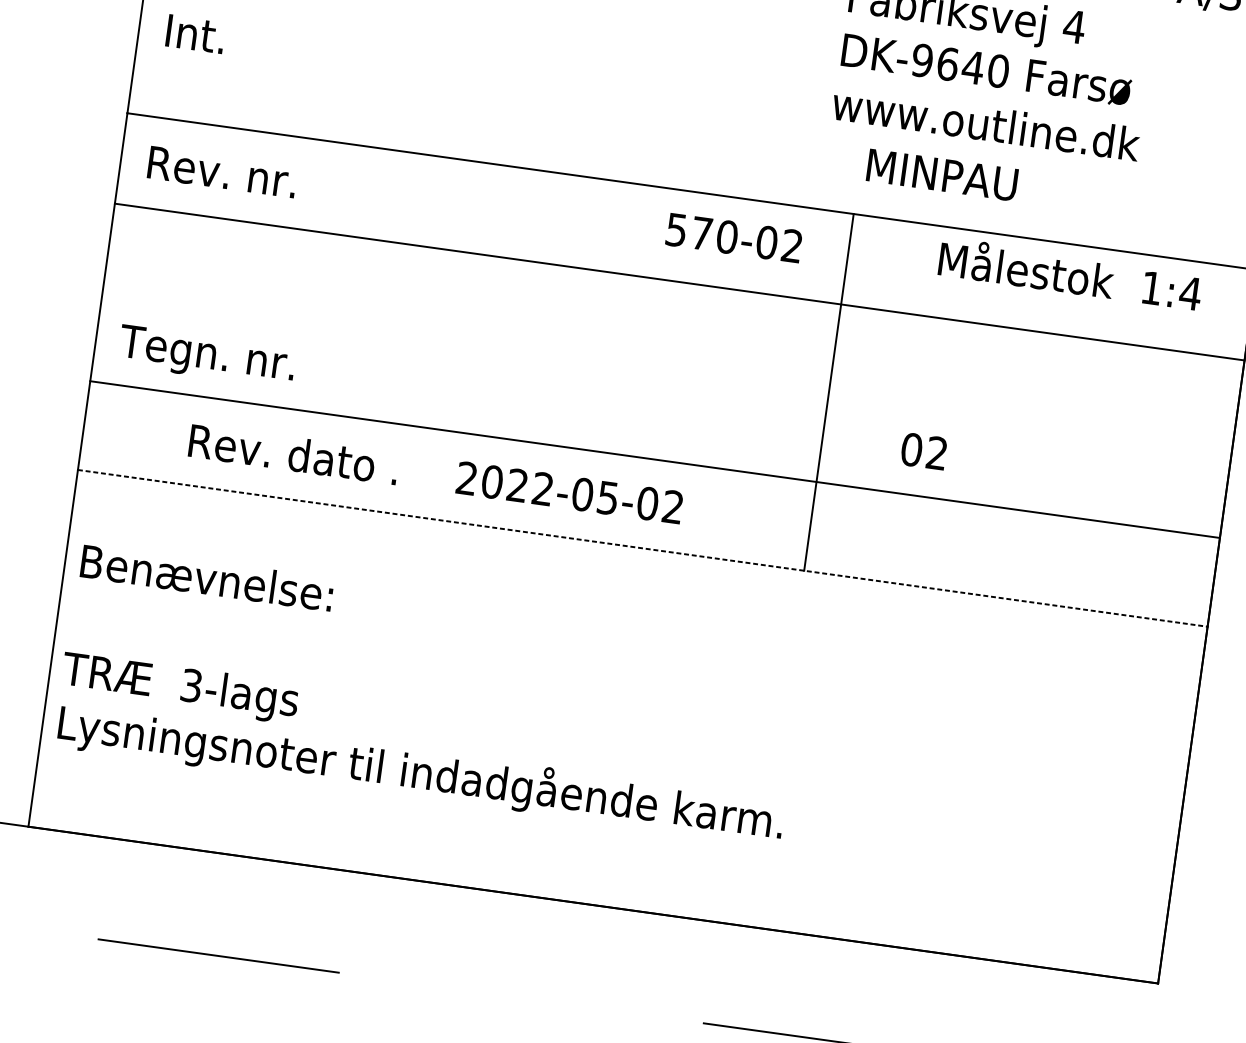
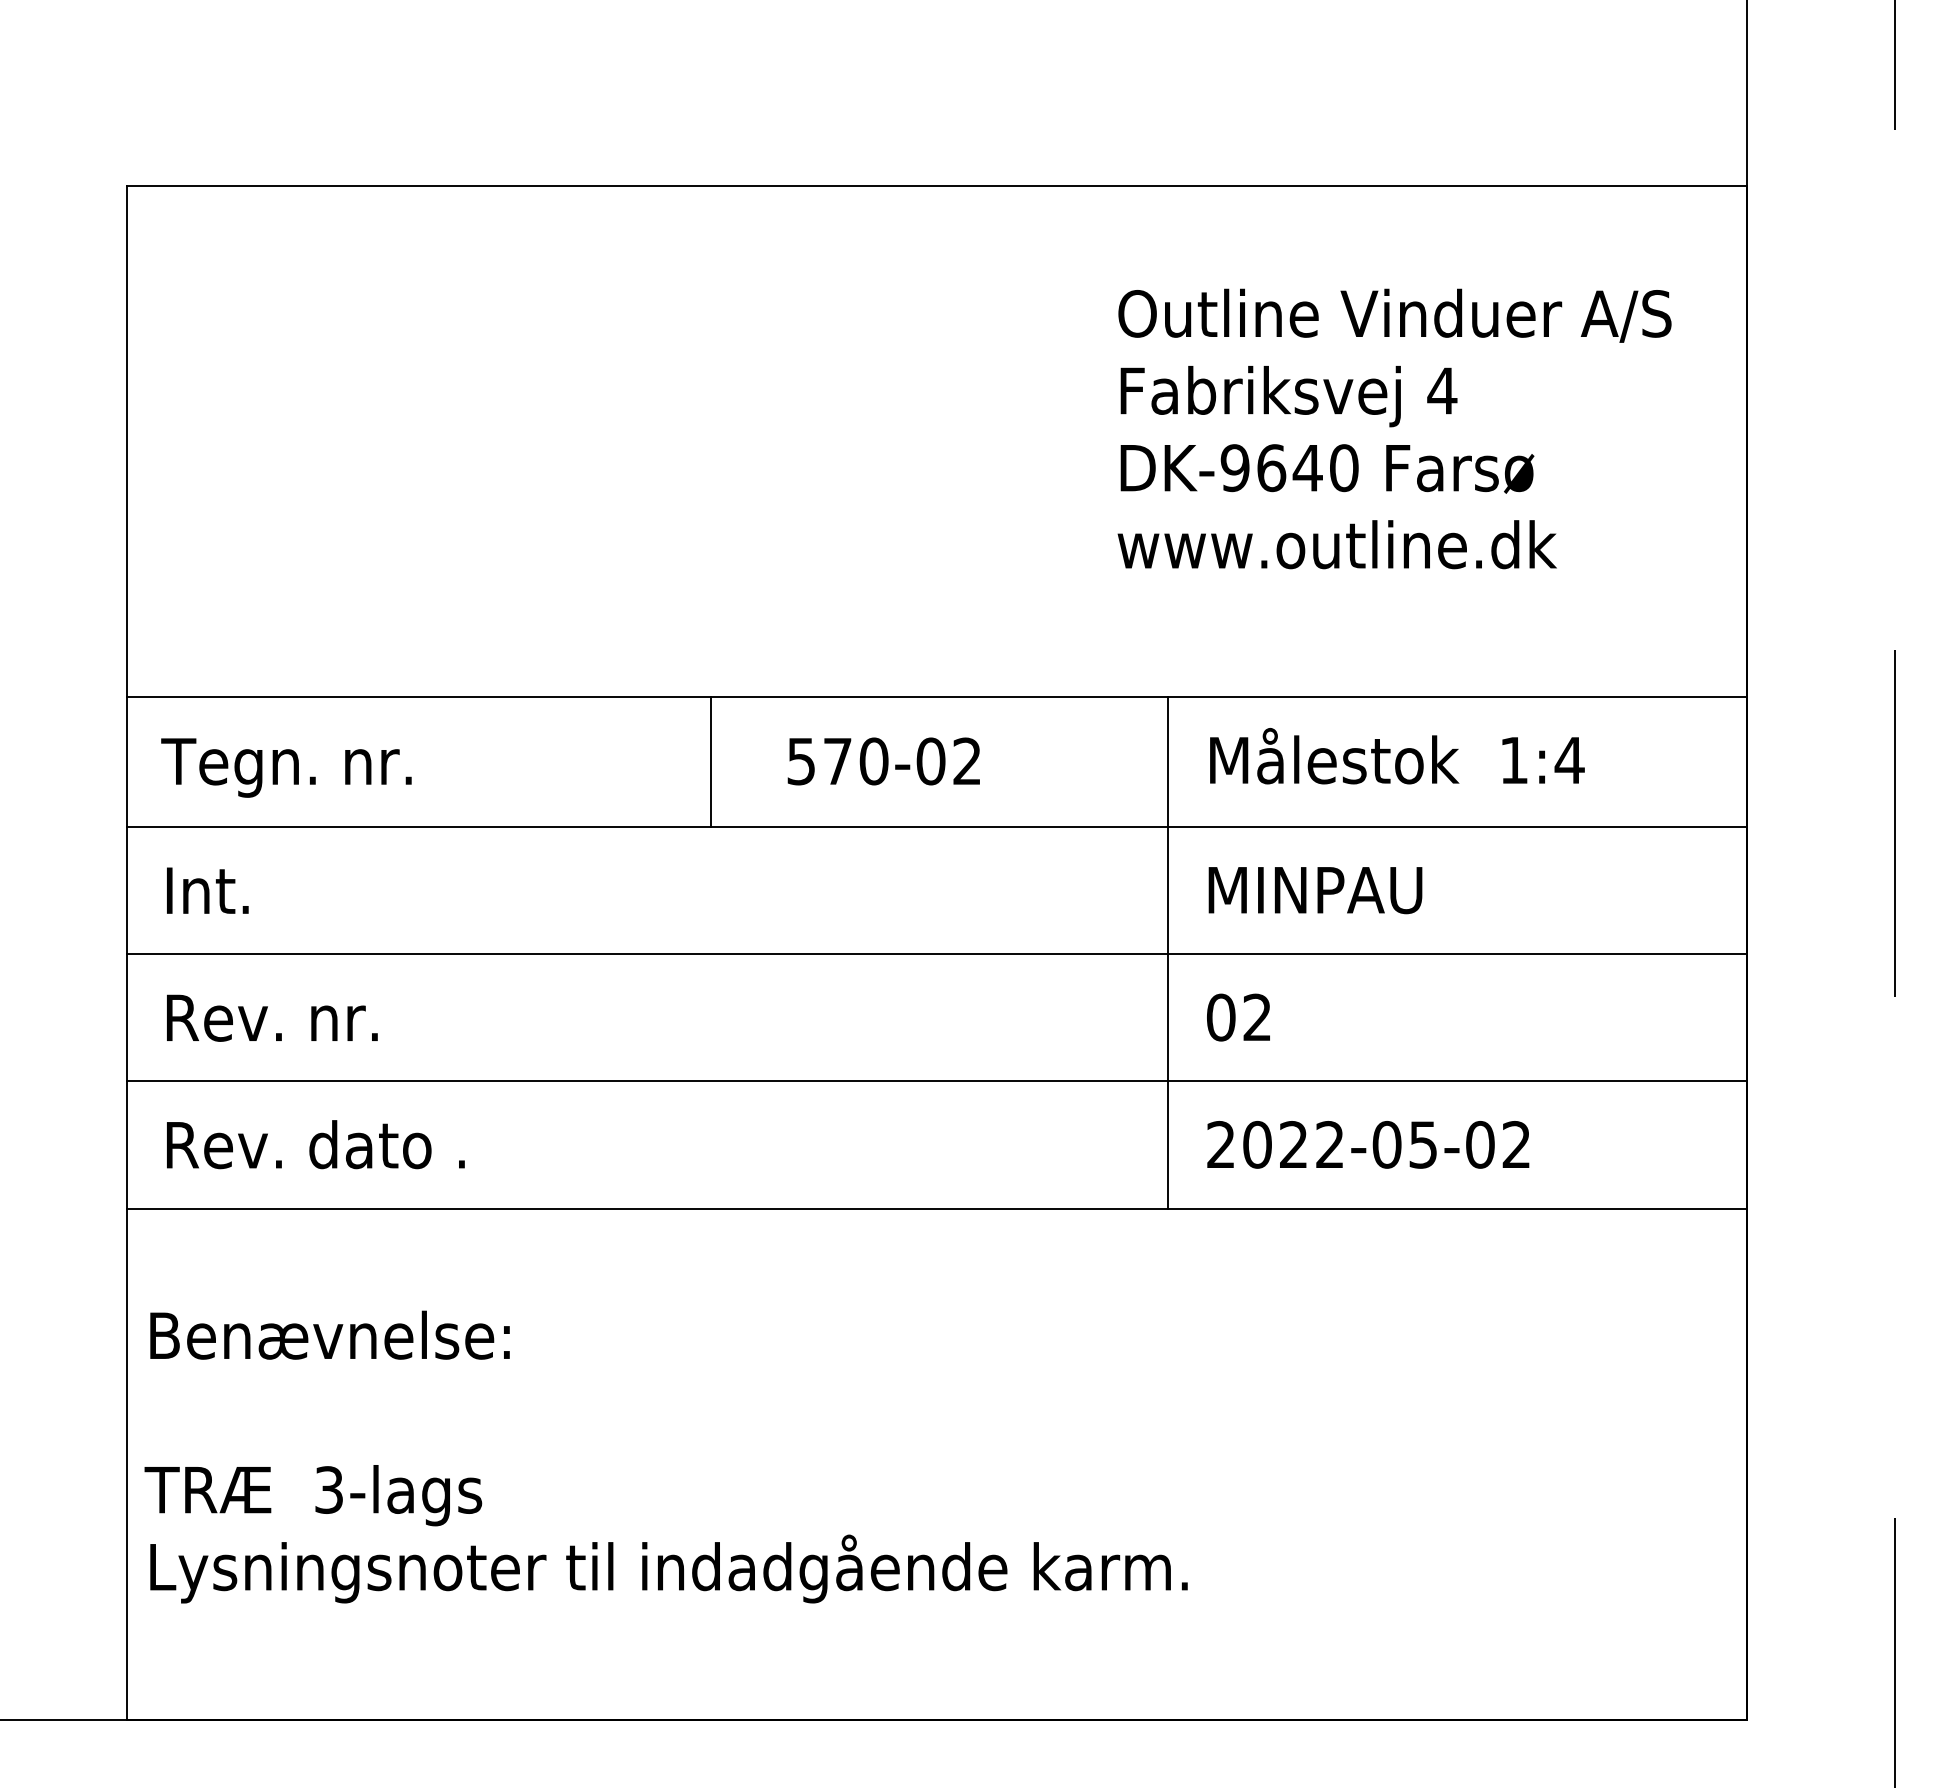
text: (195, 33) -> (207, 890), moved
text: (942, 175) -> (1315, 890), moved
text: (231, 177) -> (286, 767), Rev. nr. -> Tegn. nr.
line: (528, 214) -> (711, 761), added
text: (733, 238) -> (883, 761), moved
text: (1070, 274) -> (1397, 756), moved
text: (206, 356) -> (286, 1024), Tegn. nr. -> Rev. nr.
line: (667, 370) -> (936, 954), added
text: (923, 451) -> (1238, 1017), moved
text: (293, 454) -> (315, 1144), moved
text: (569, 492) -> (1368, 1144), moved
line: (643, 548) -> (937, 1208), dashed -> solid

